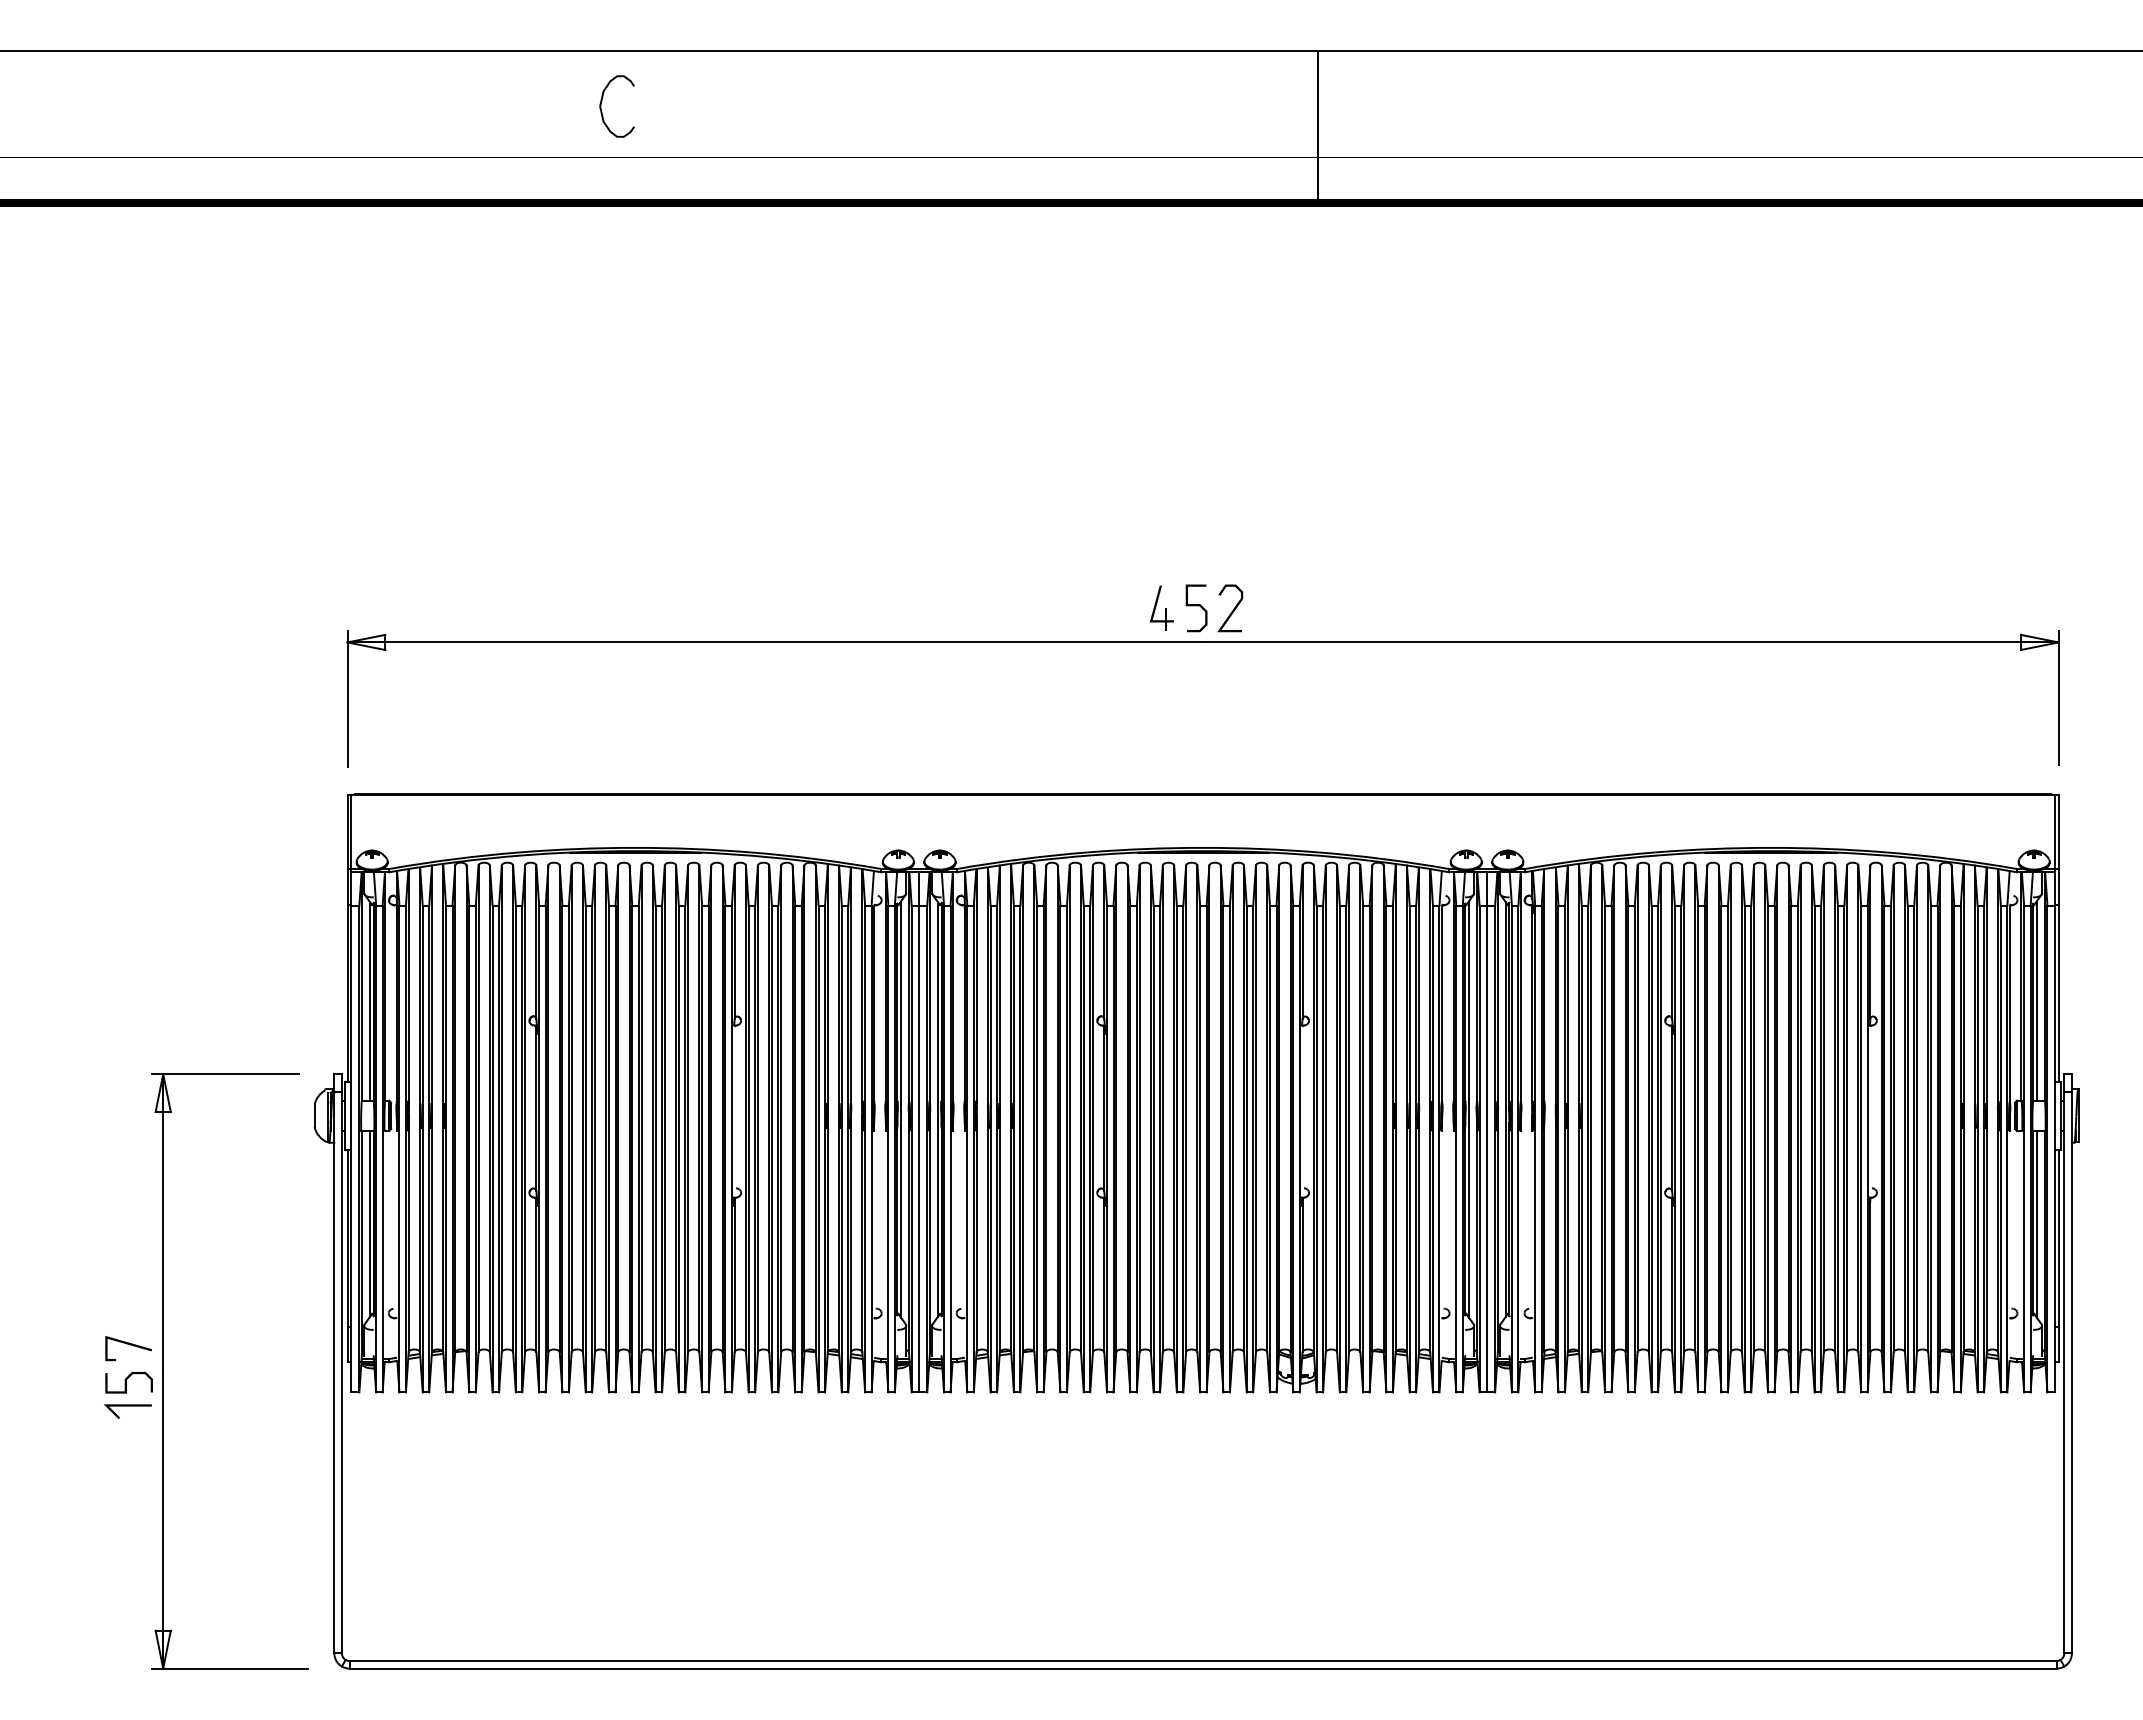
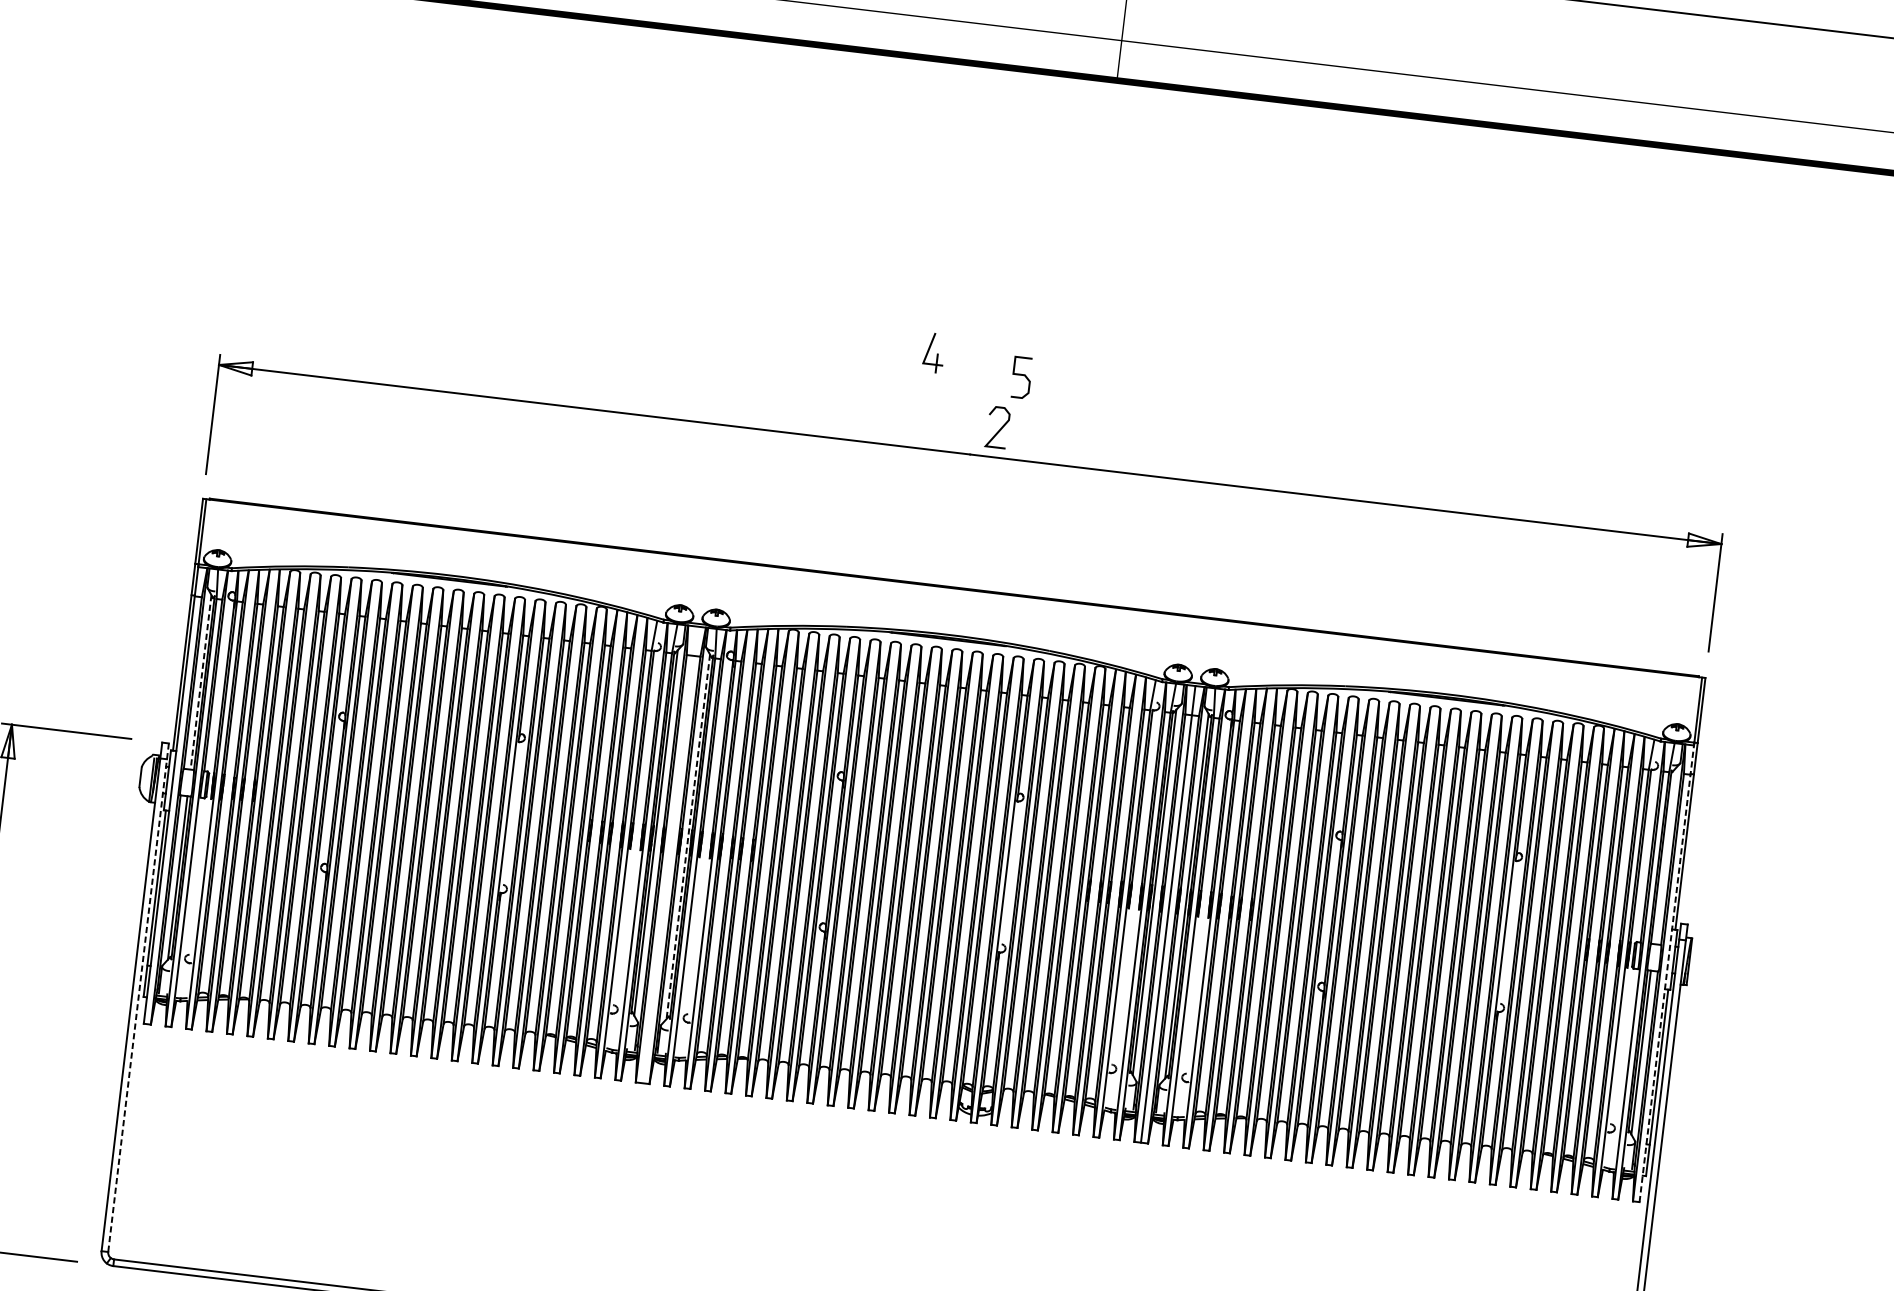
curve: (1196, 606) -> (1021, 376), moved
part: (1161, 607) -> (933, 352), moved
line: (2036, 1000) -> (1664, 856), removed
line: (369, 1001) -> (200, 682), solid -> dashed
line: (937, 1109) -> (688, 836), solid -> dashed
line: (2054, 1130) -> (1666, 972), solid -> dashed
line: (919, 1132) -> (669, 855), removed
line: (341, 1363) -> (138, 997), solid -> dashed

